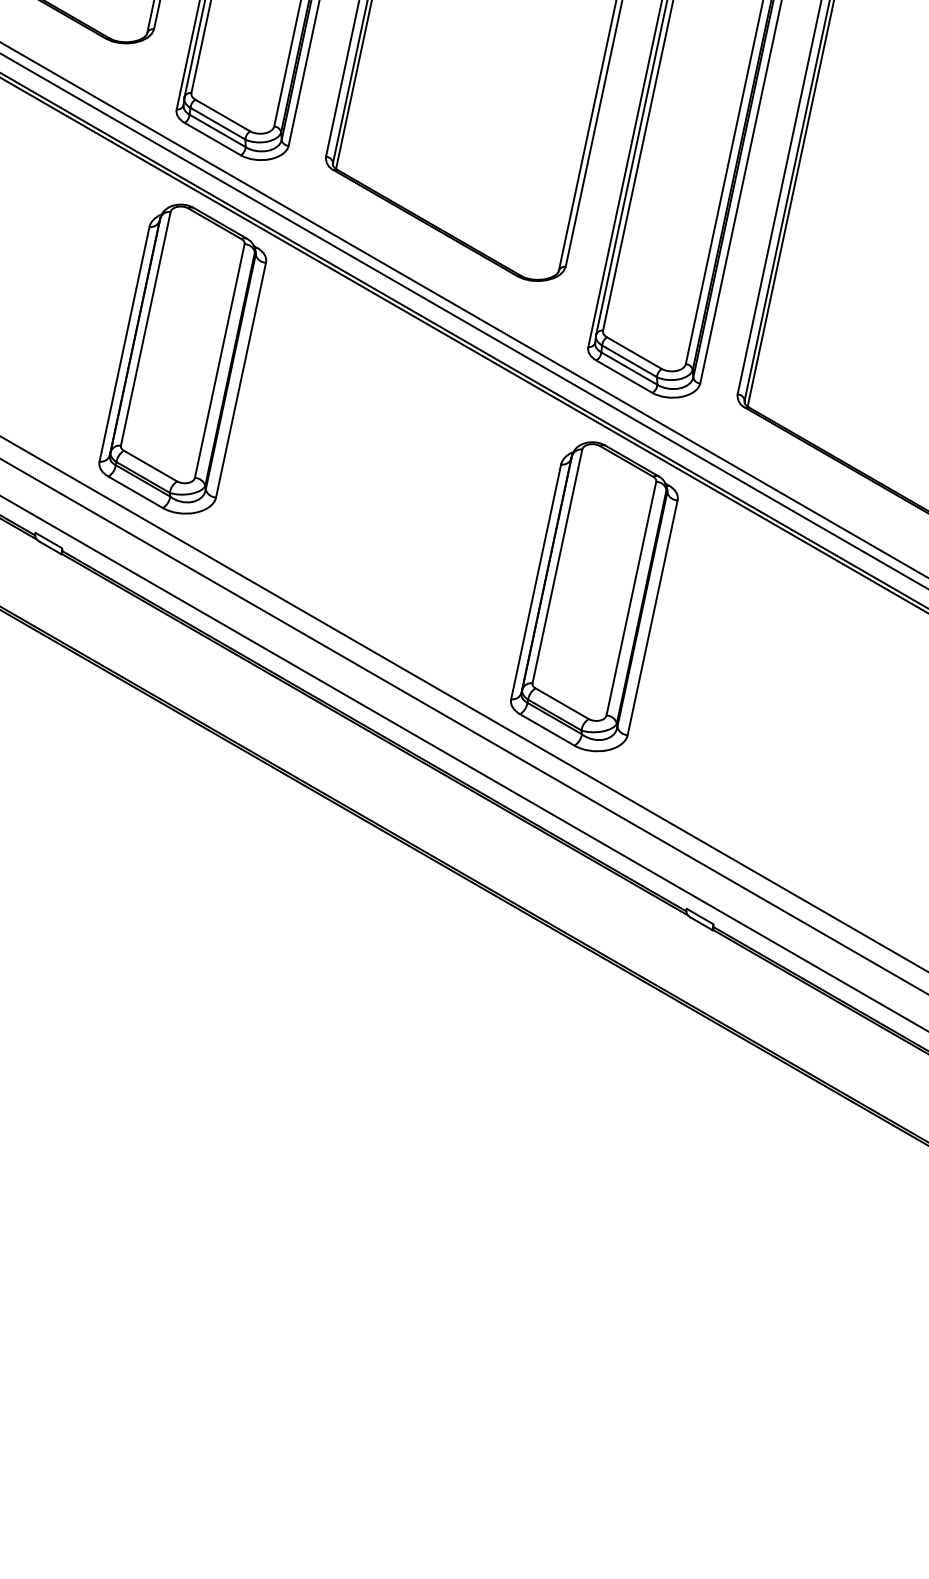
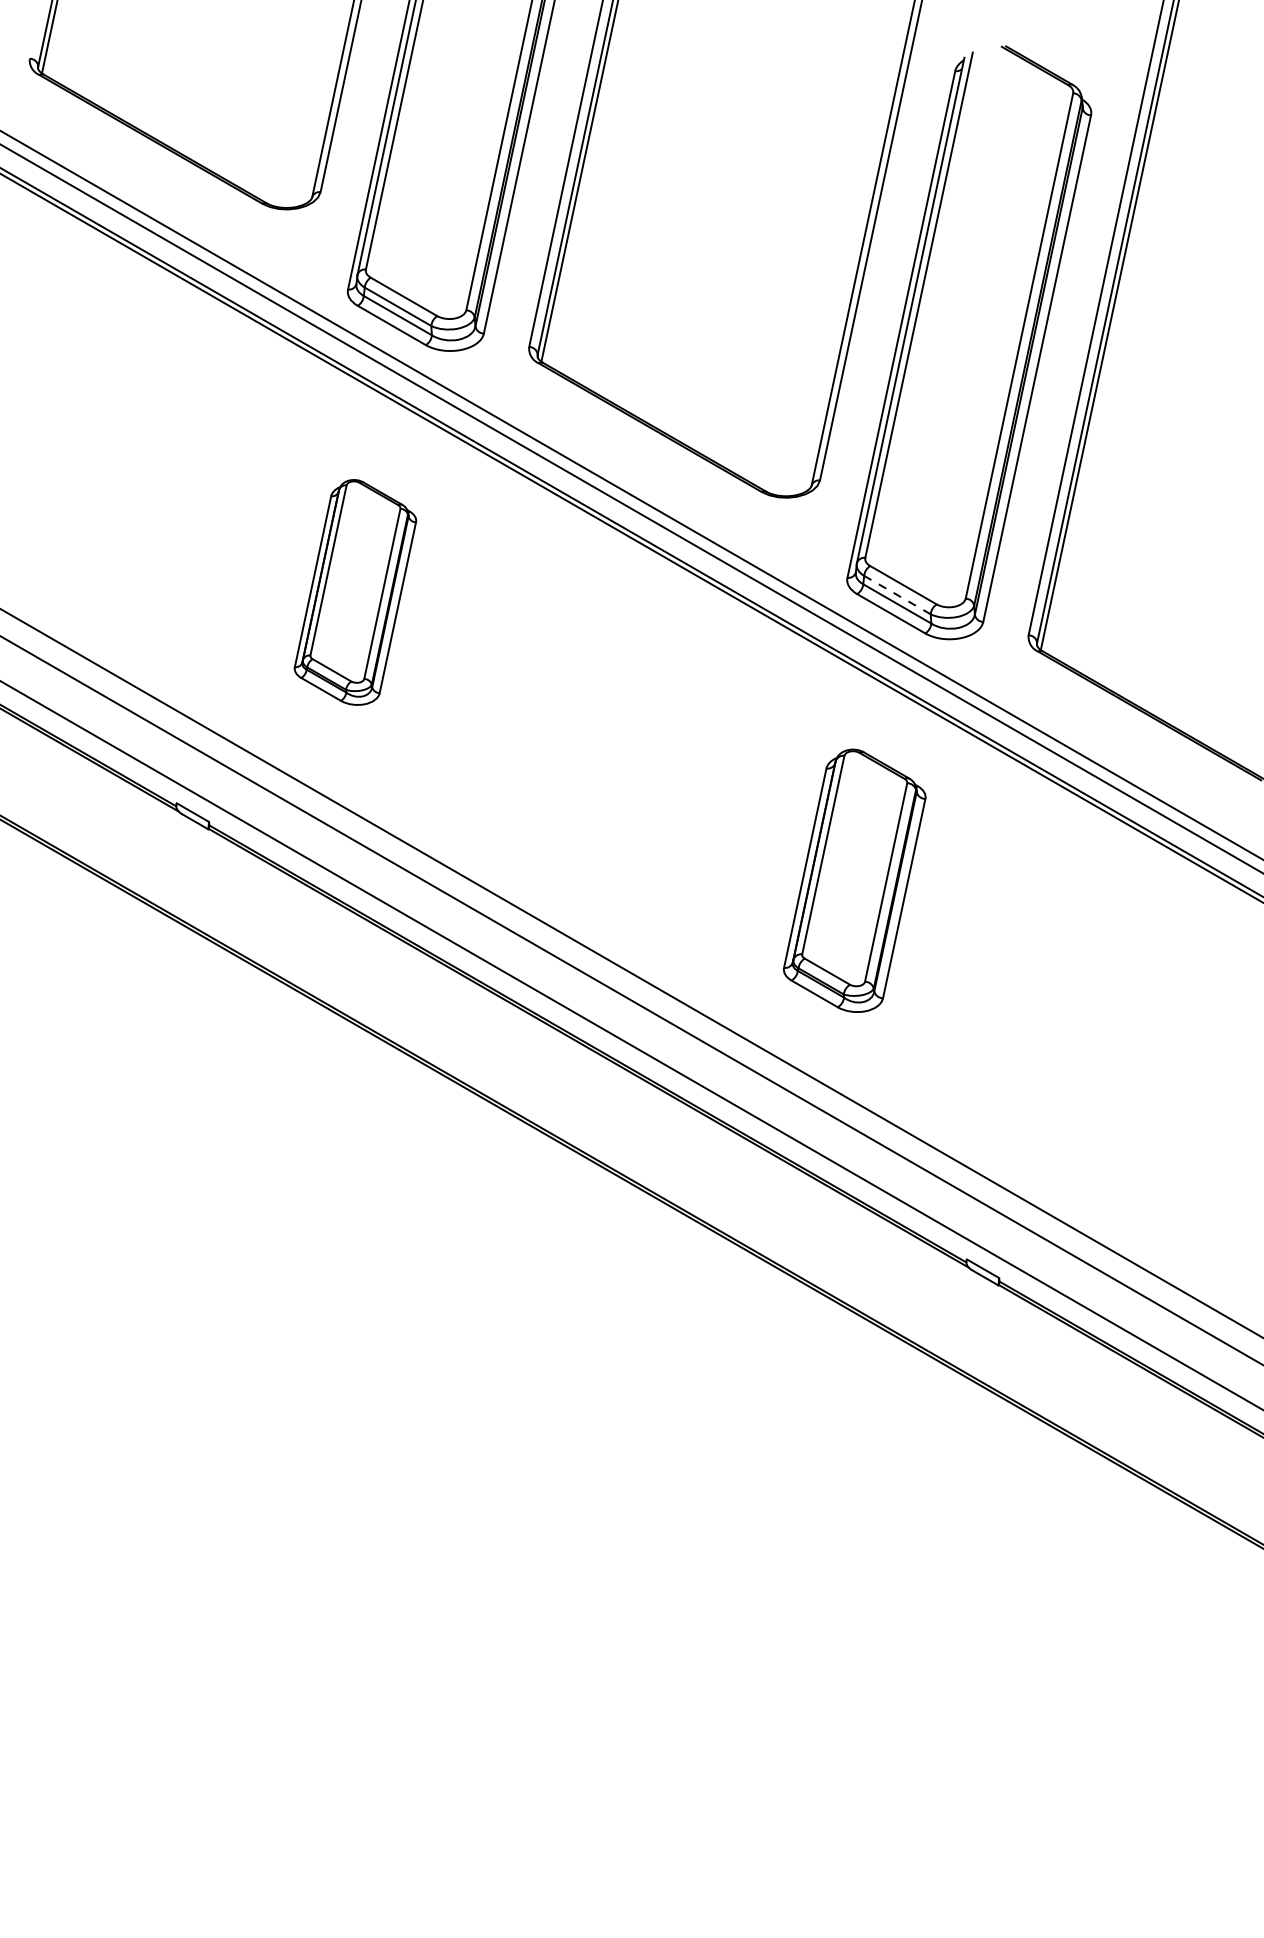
part: (182, 359) -> (355, 592), size x0.6
line: (629, 360) -> (897, 594), solid -> dashed
part: (594, 596) -> (854, 880), size x0.7

